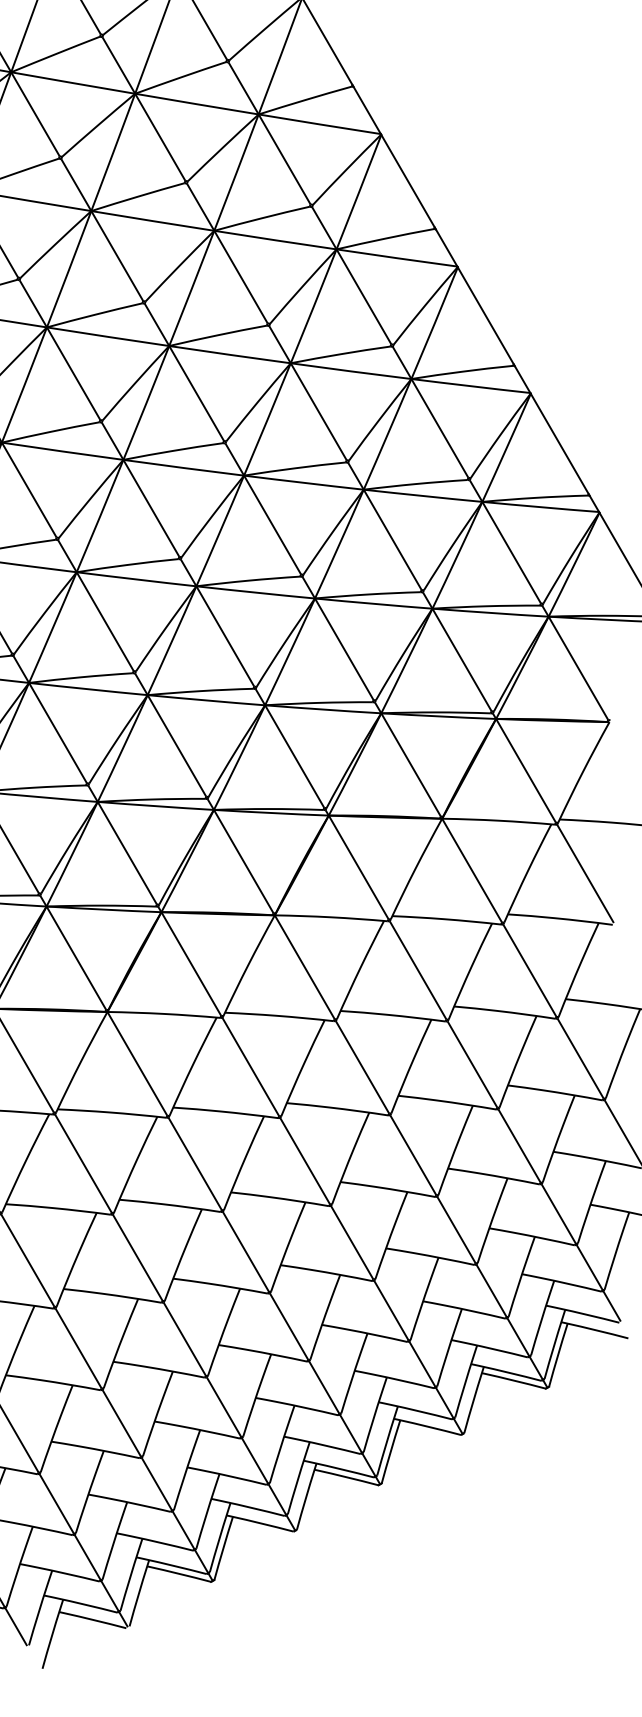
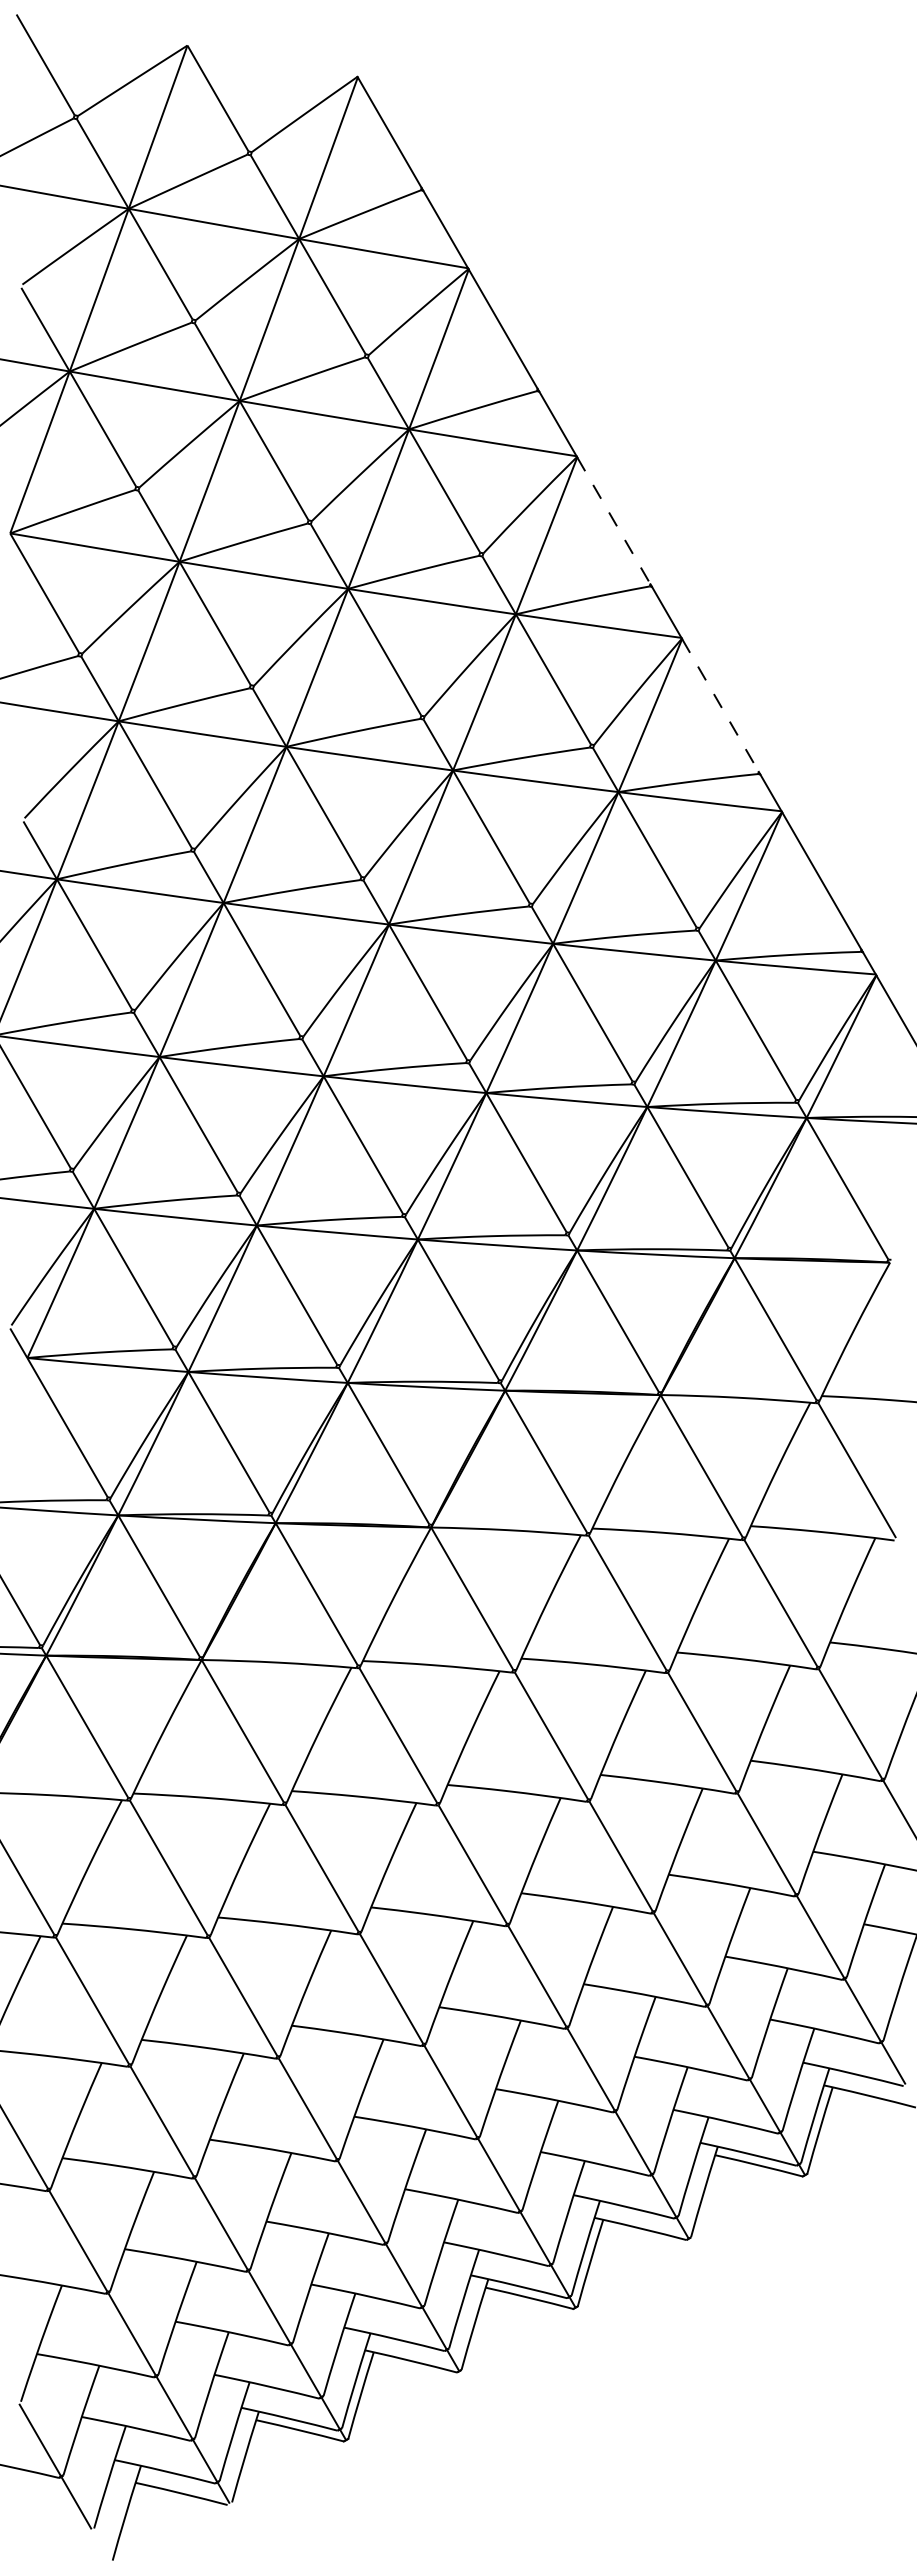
line: (408, 181) -> (614, 521), solid -> dashed
line: (485, 315) -> (720, 705), solid -> dashed

